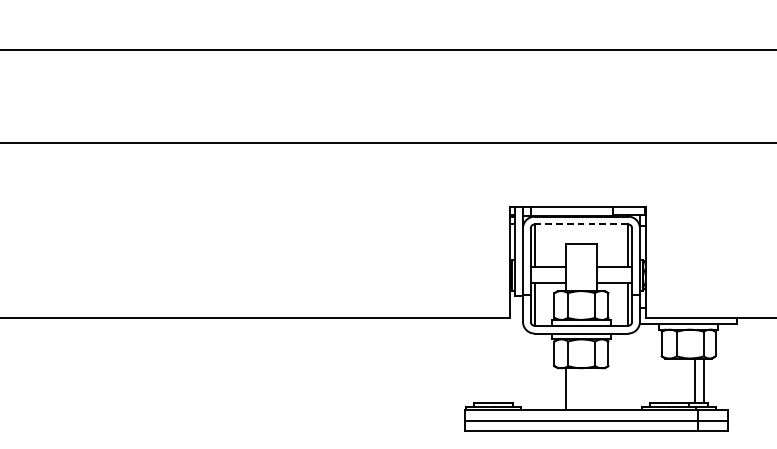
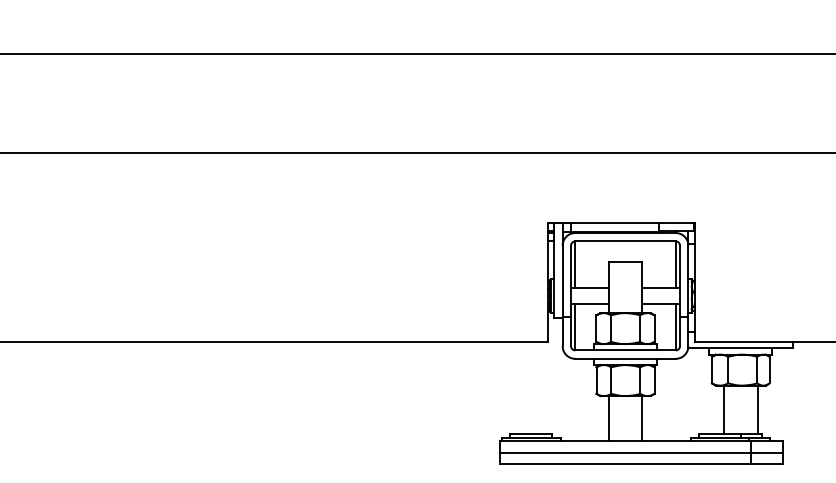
line: (582, 224) -> (626, 241), dashed -> solid
line: (695, 380) -> (724, 409), moved
line: (597, 389) -> (642, 418), added

